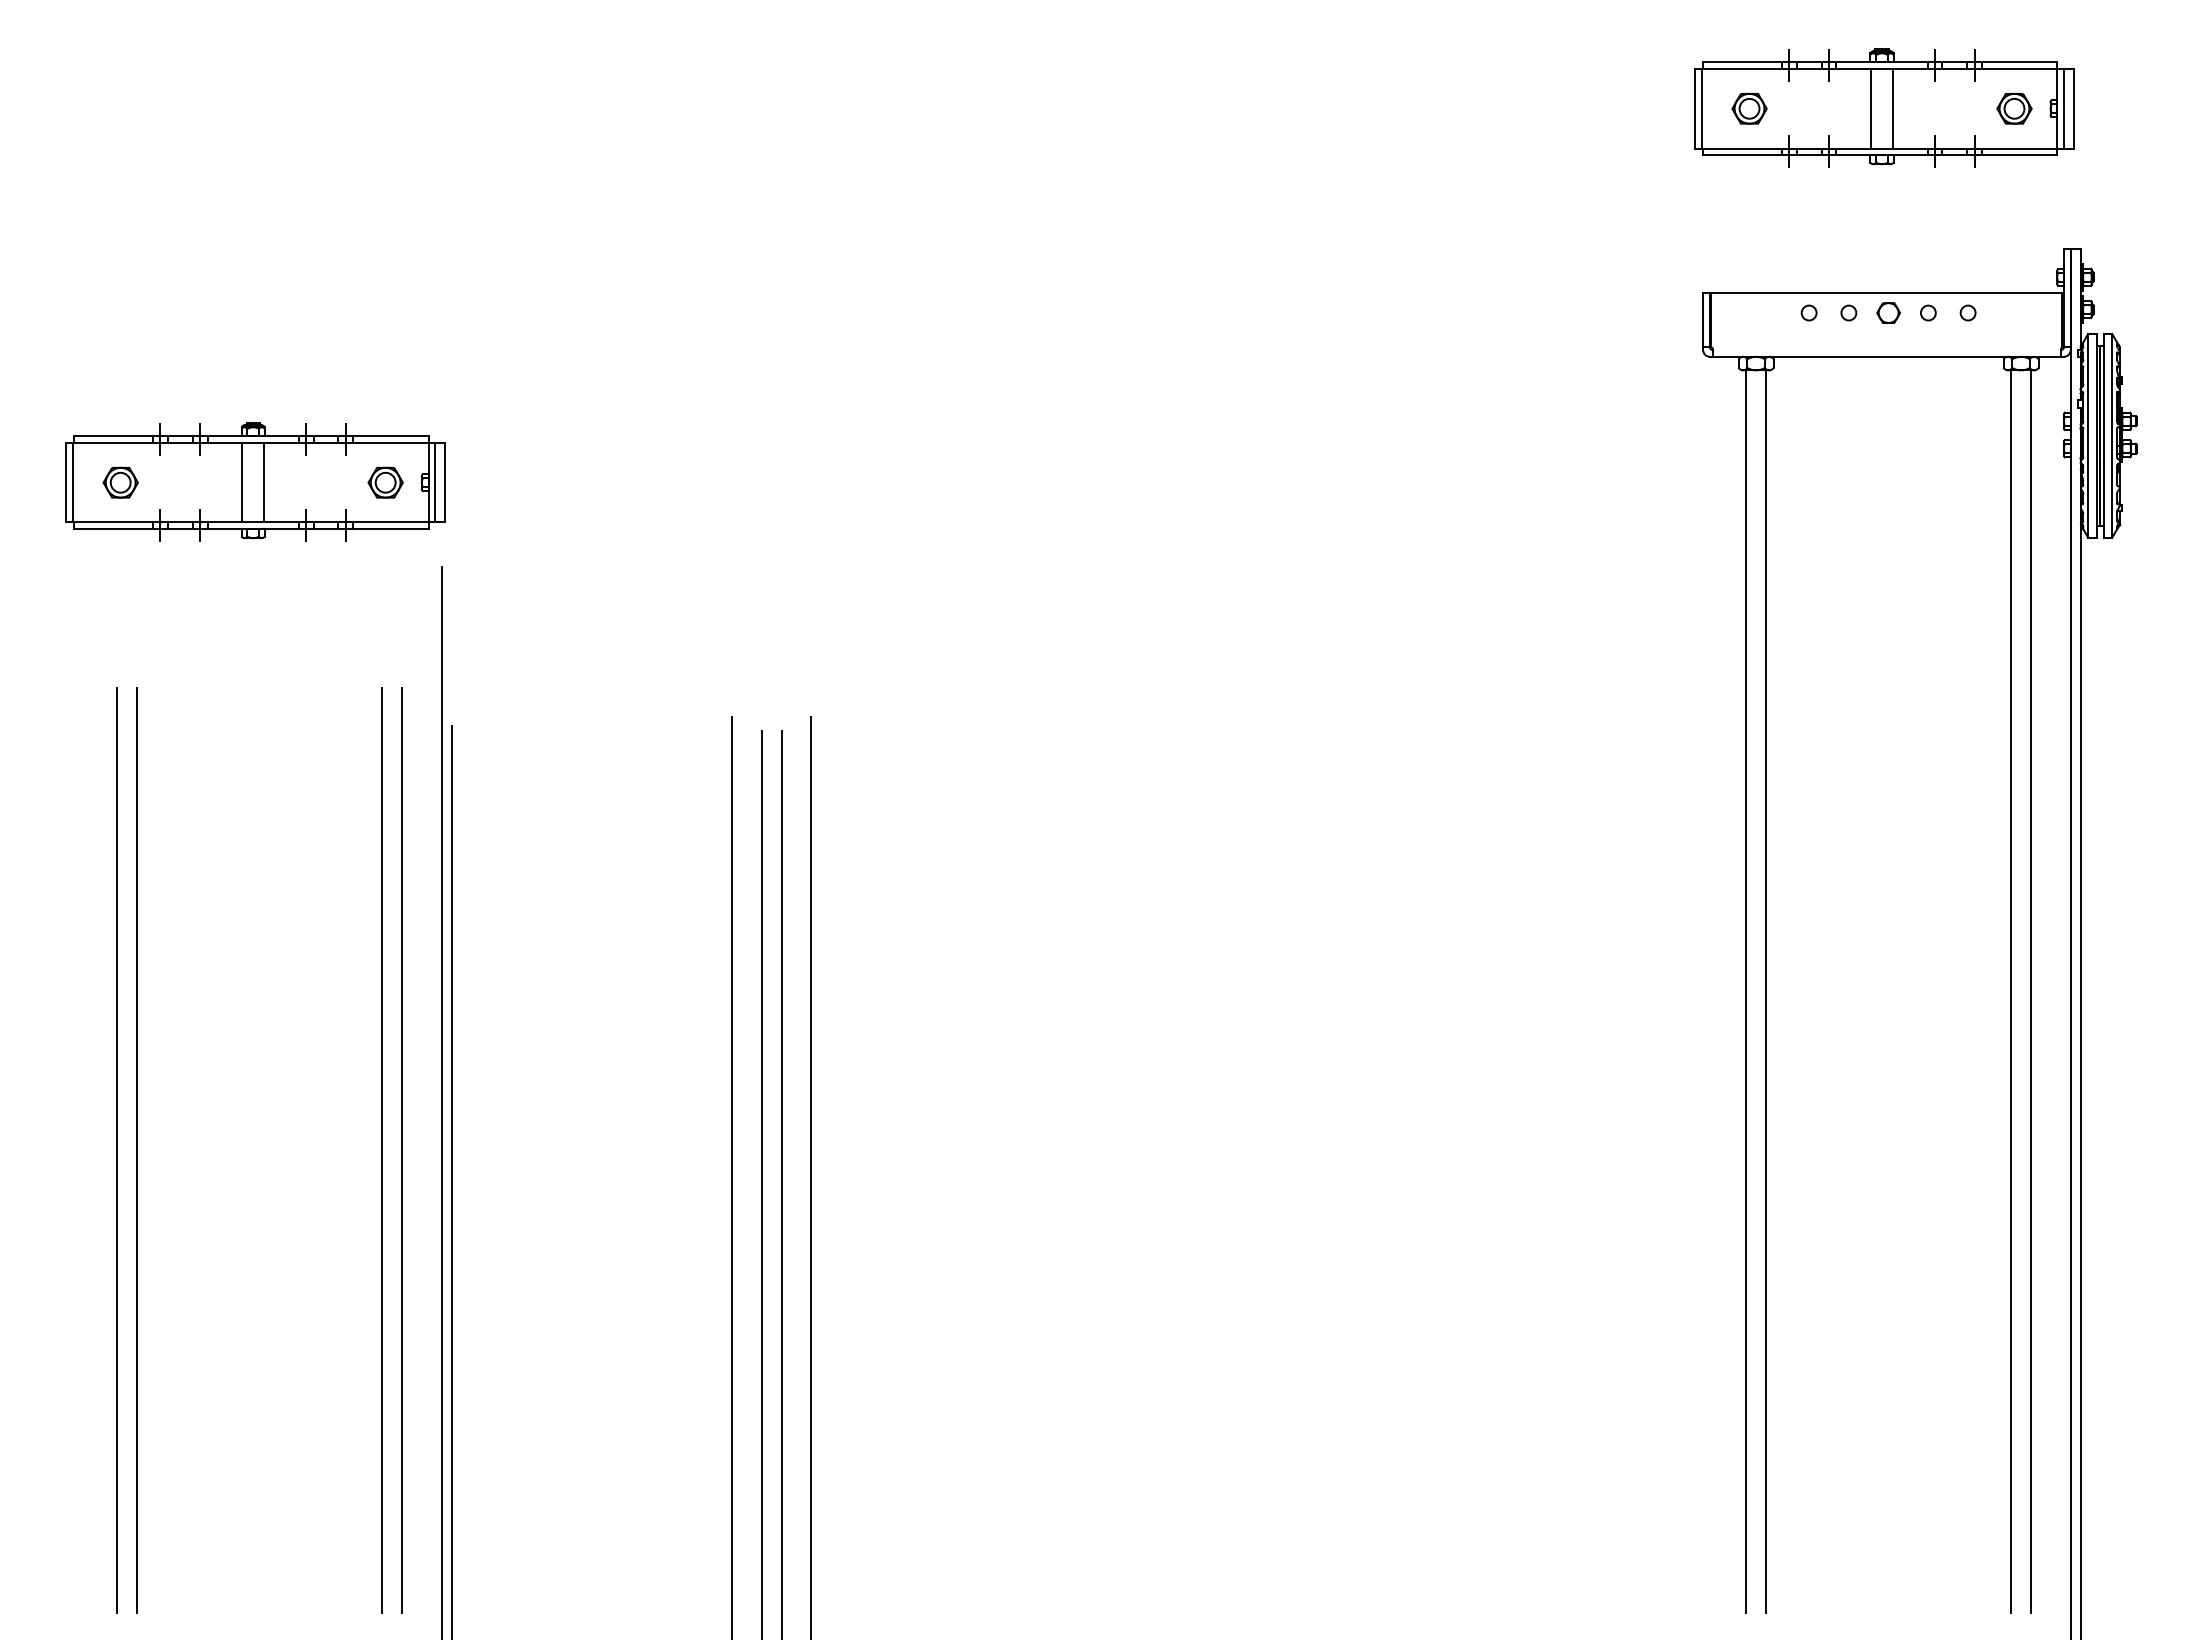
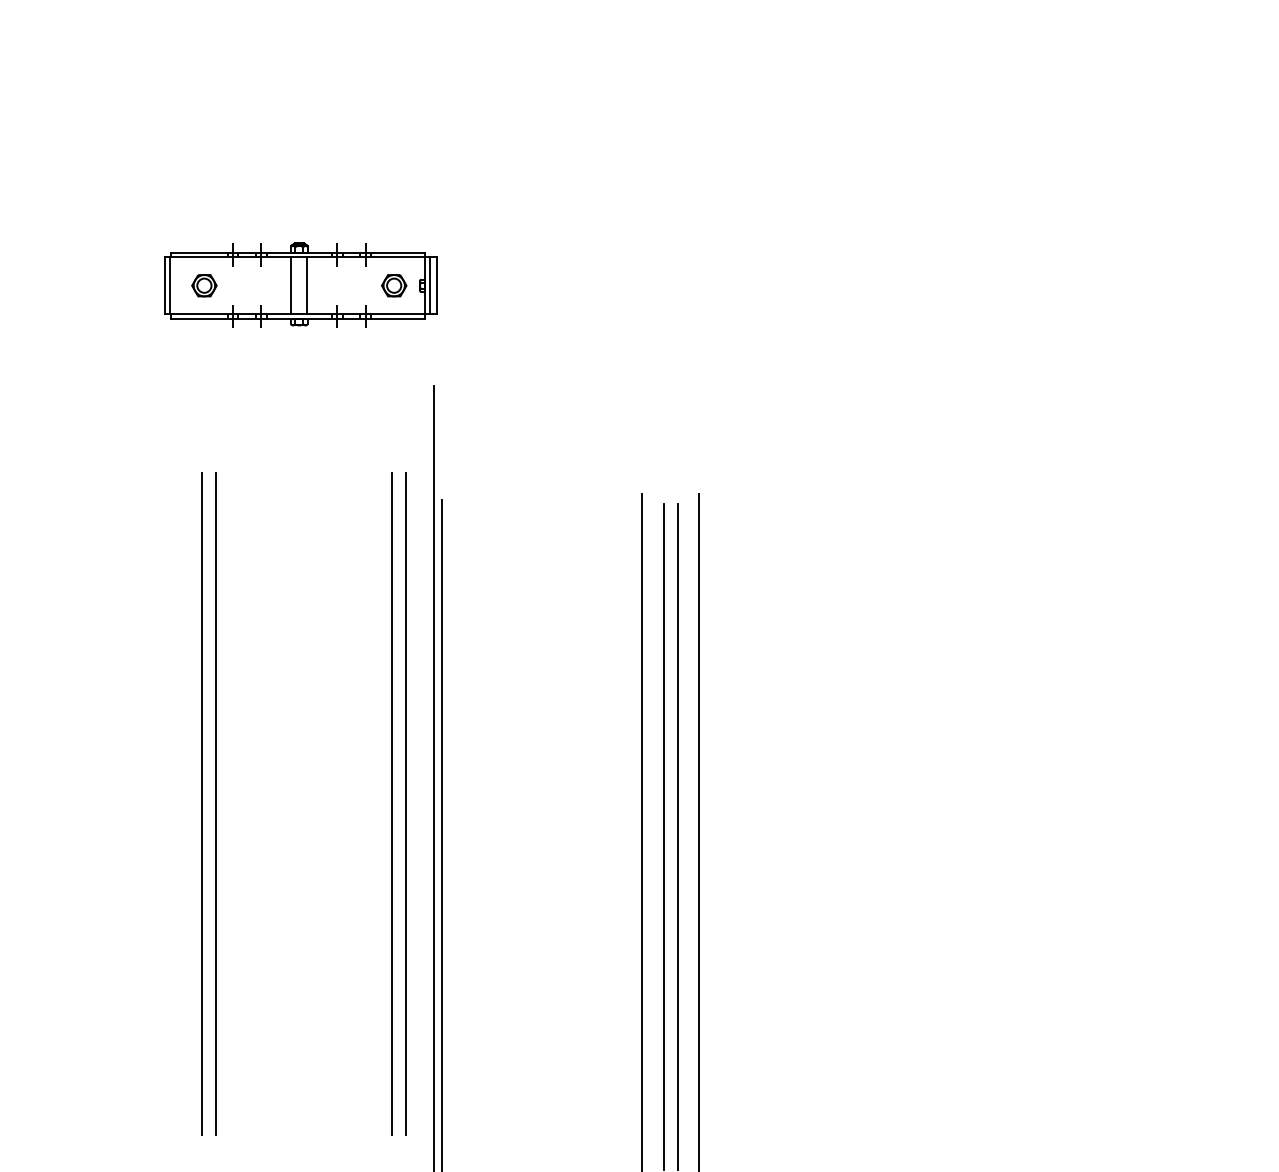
part: (255, 481) -> (300, 284), moved

